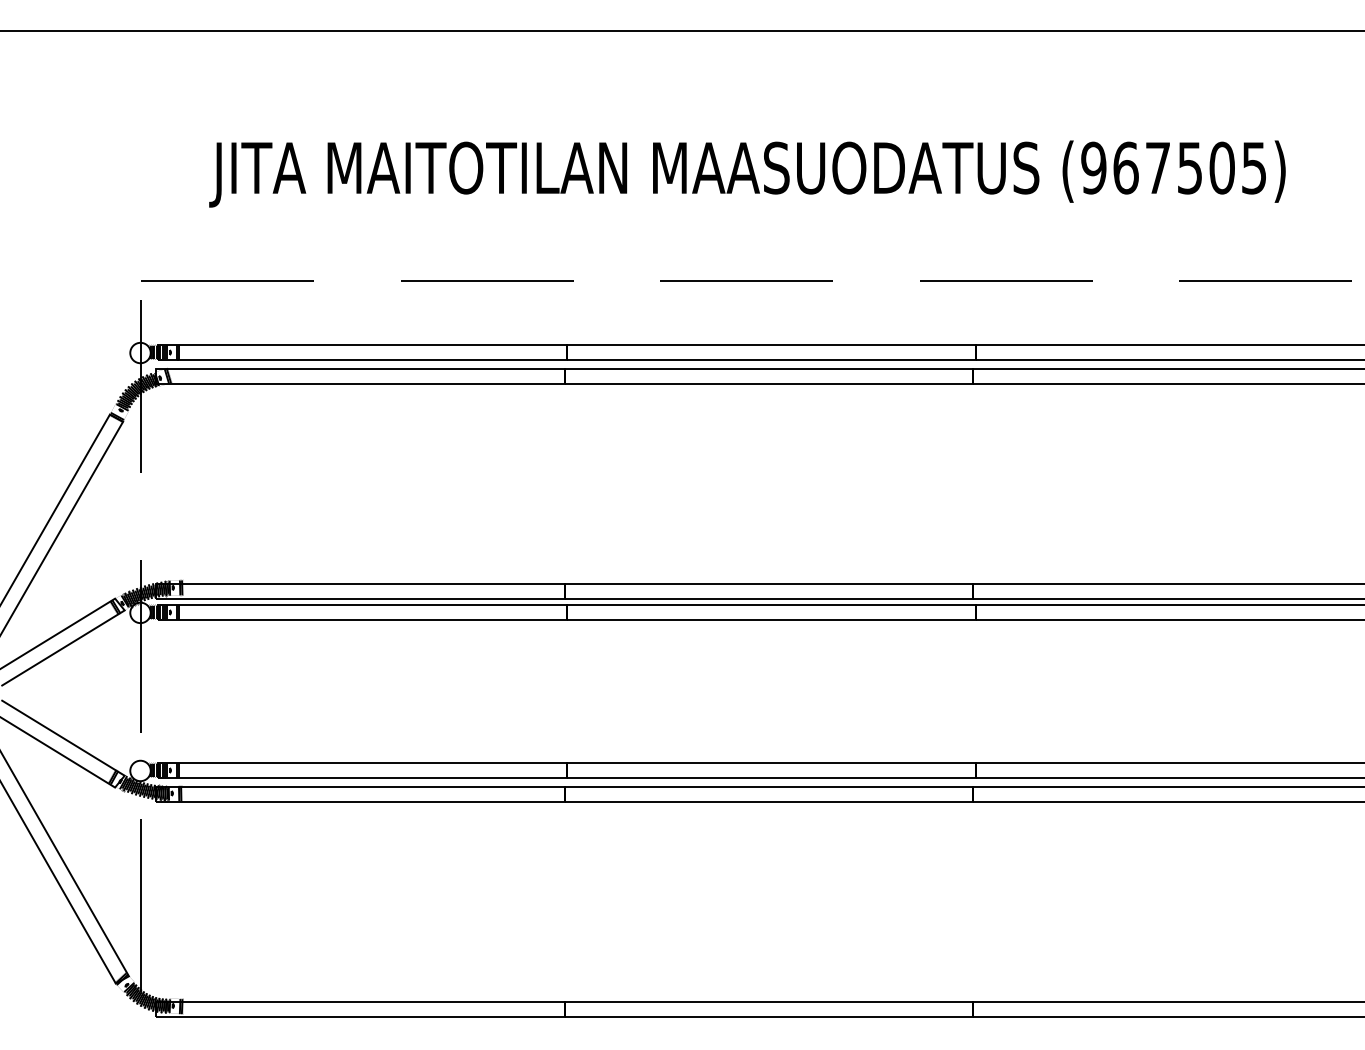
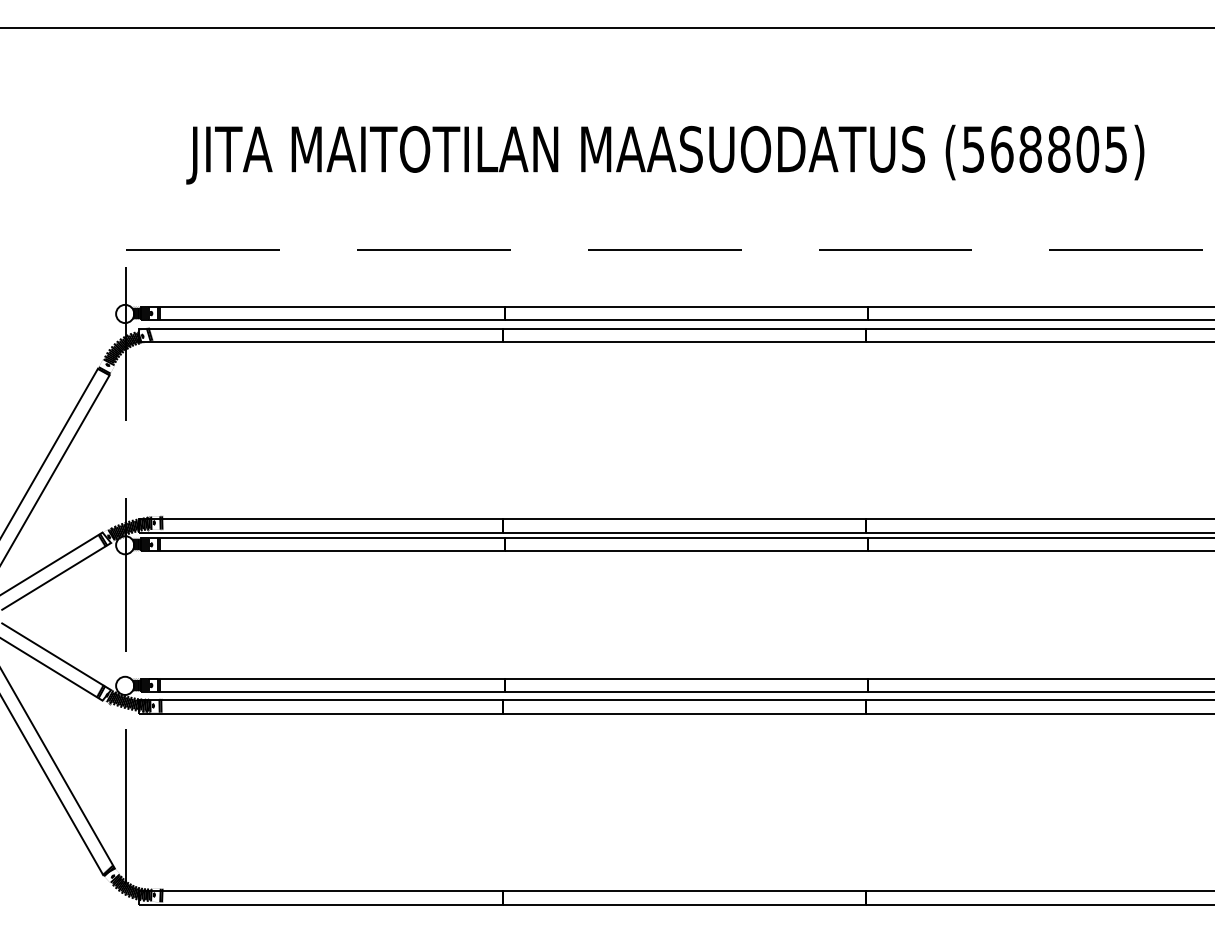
text: (1141, 167) -> (1015, 148), (967505) -> (568805)

